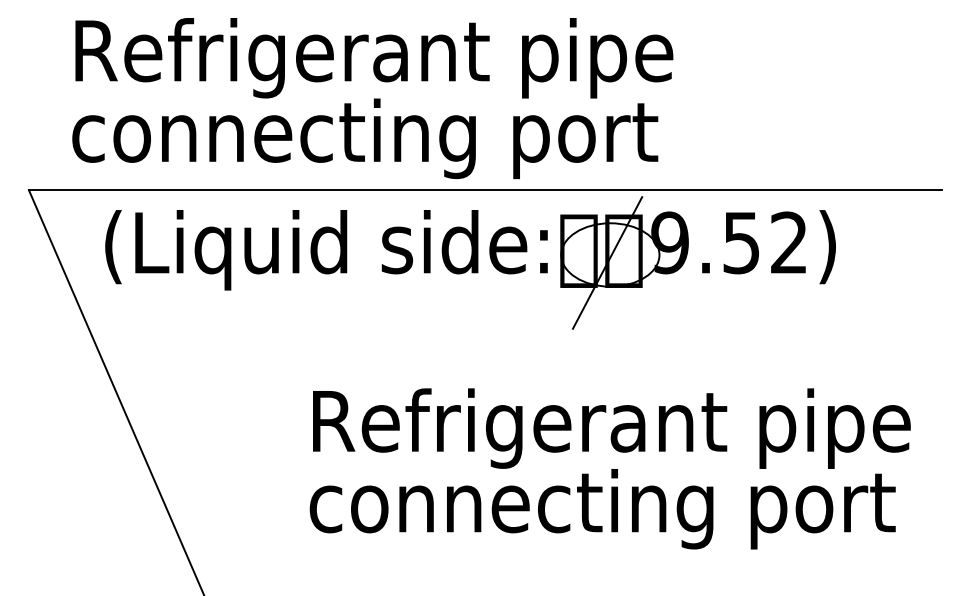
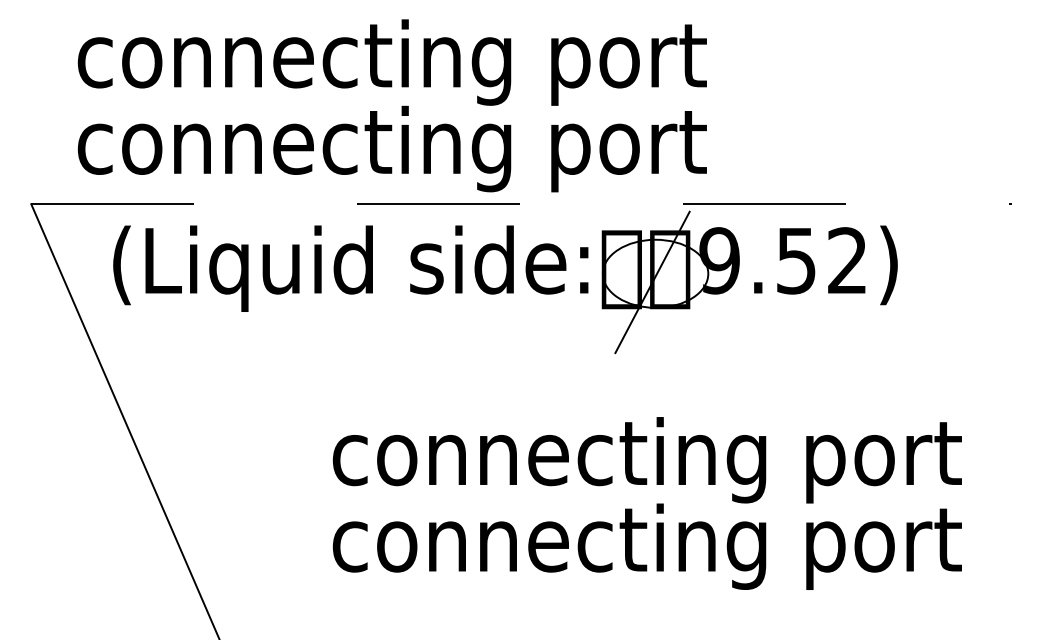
text: (372, 58) -> (400, 62), Refrigerant pipe -> connecting port
line: (485, 190) -> (521, 204), solid -> dashed
text: (610, 428) -> (655, 460), Refrigerant pipe -> connecting port

